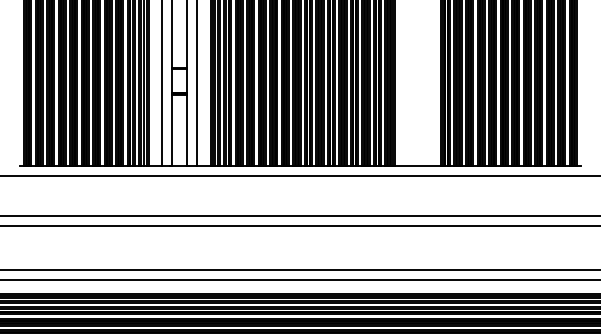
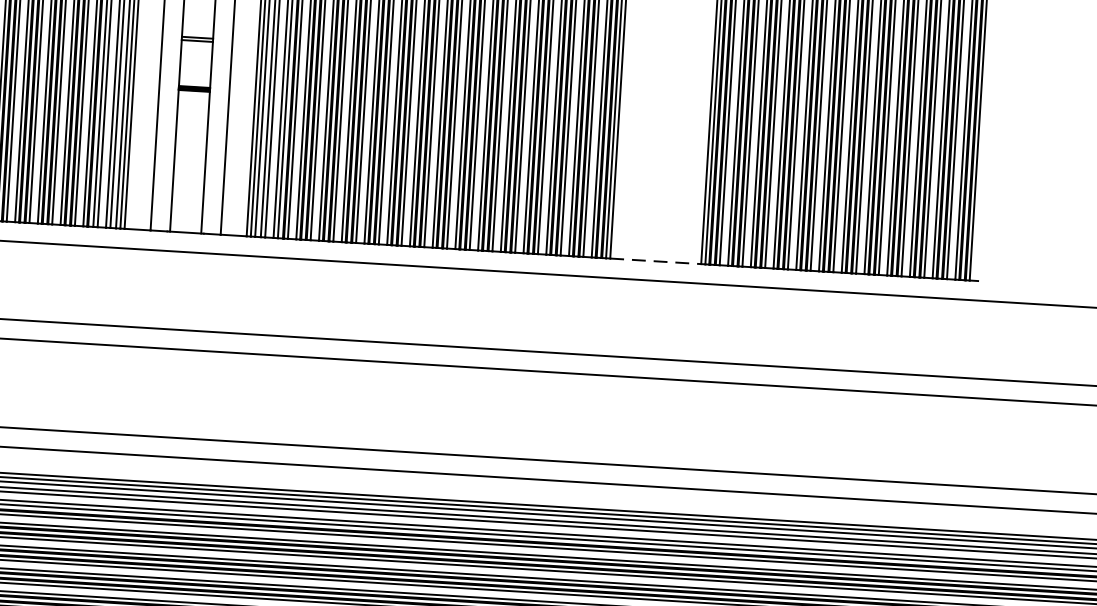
line: (418, 166) -> (657, 261), solid -> dashed

